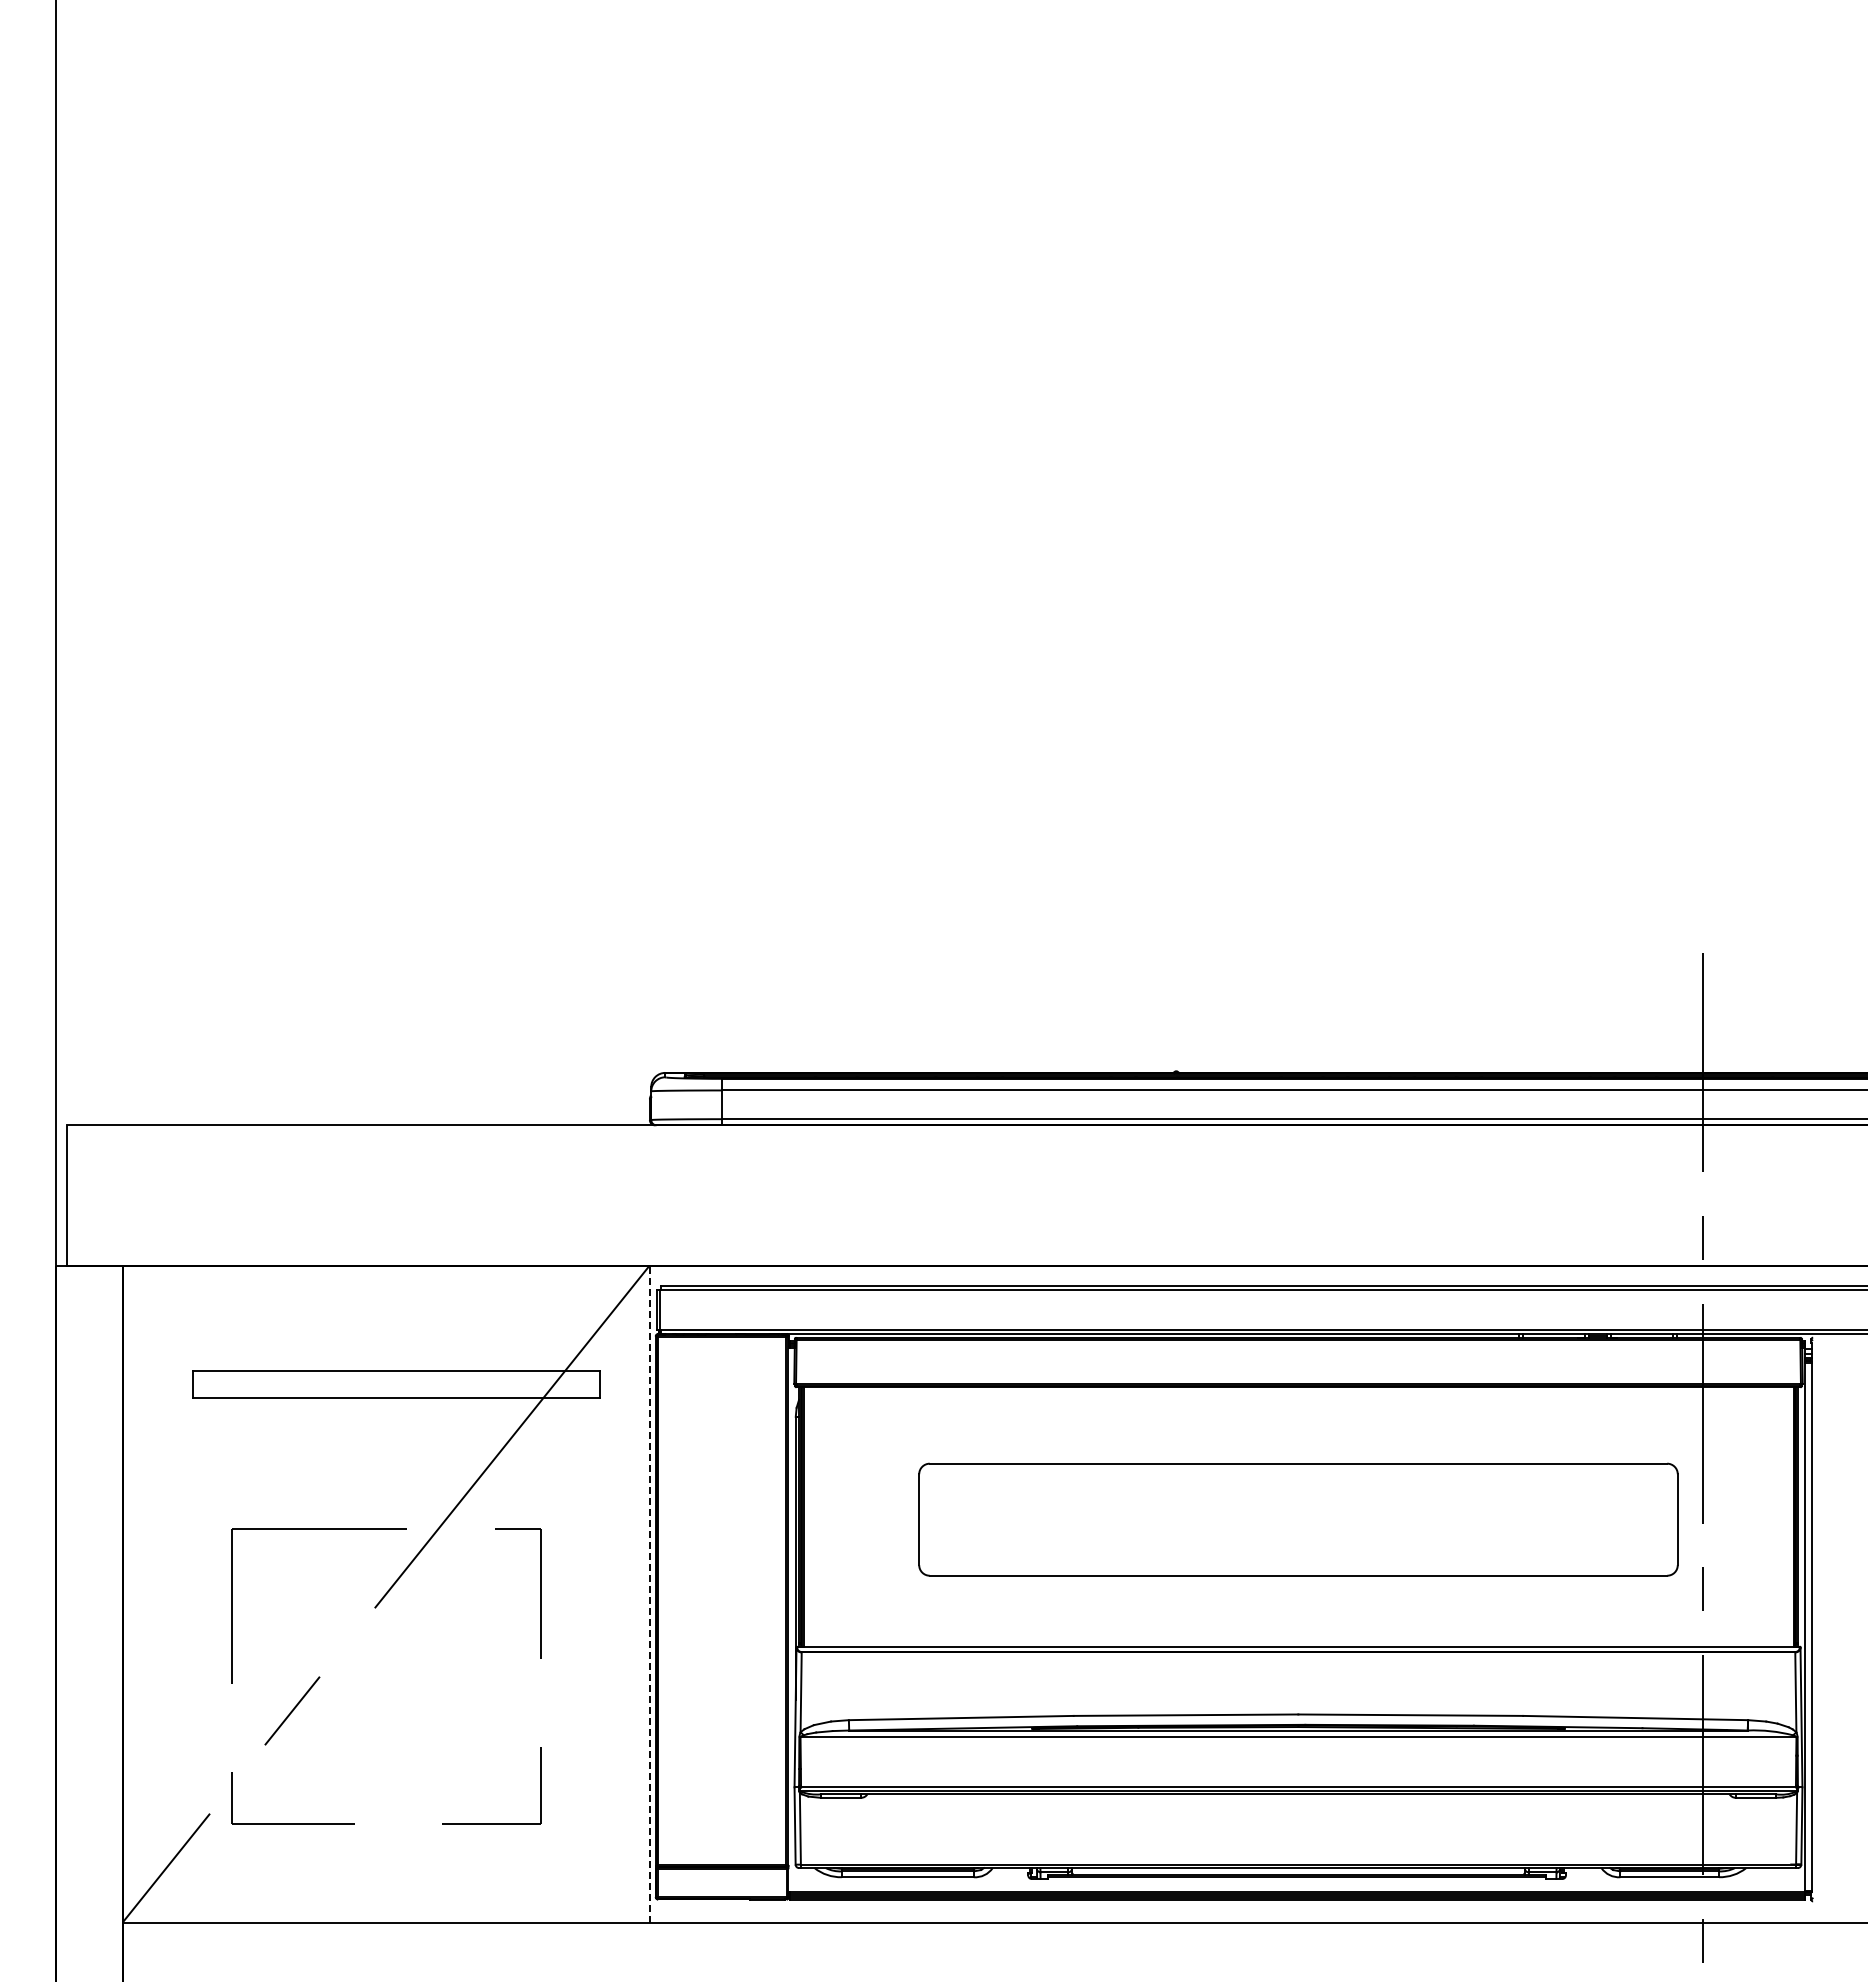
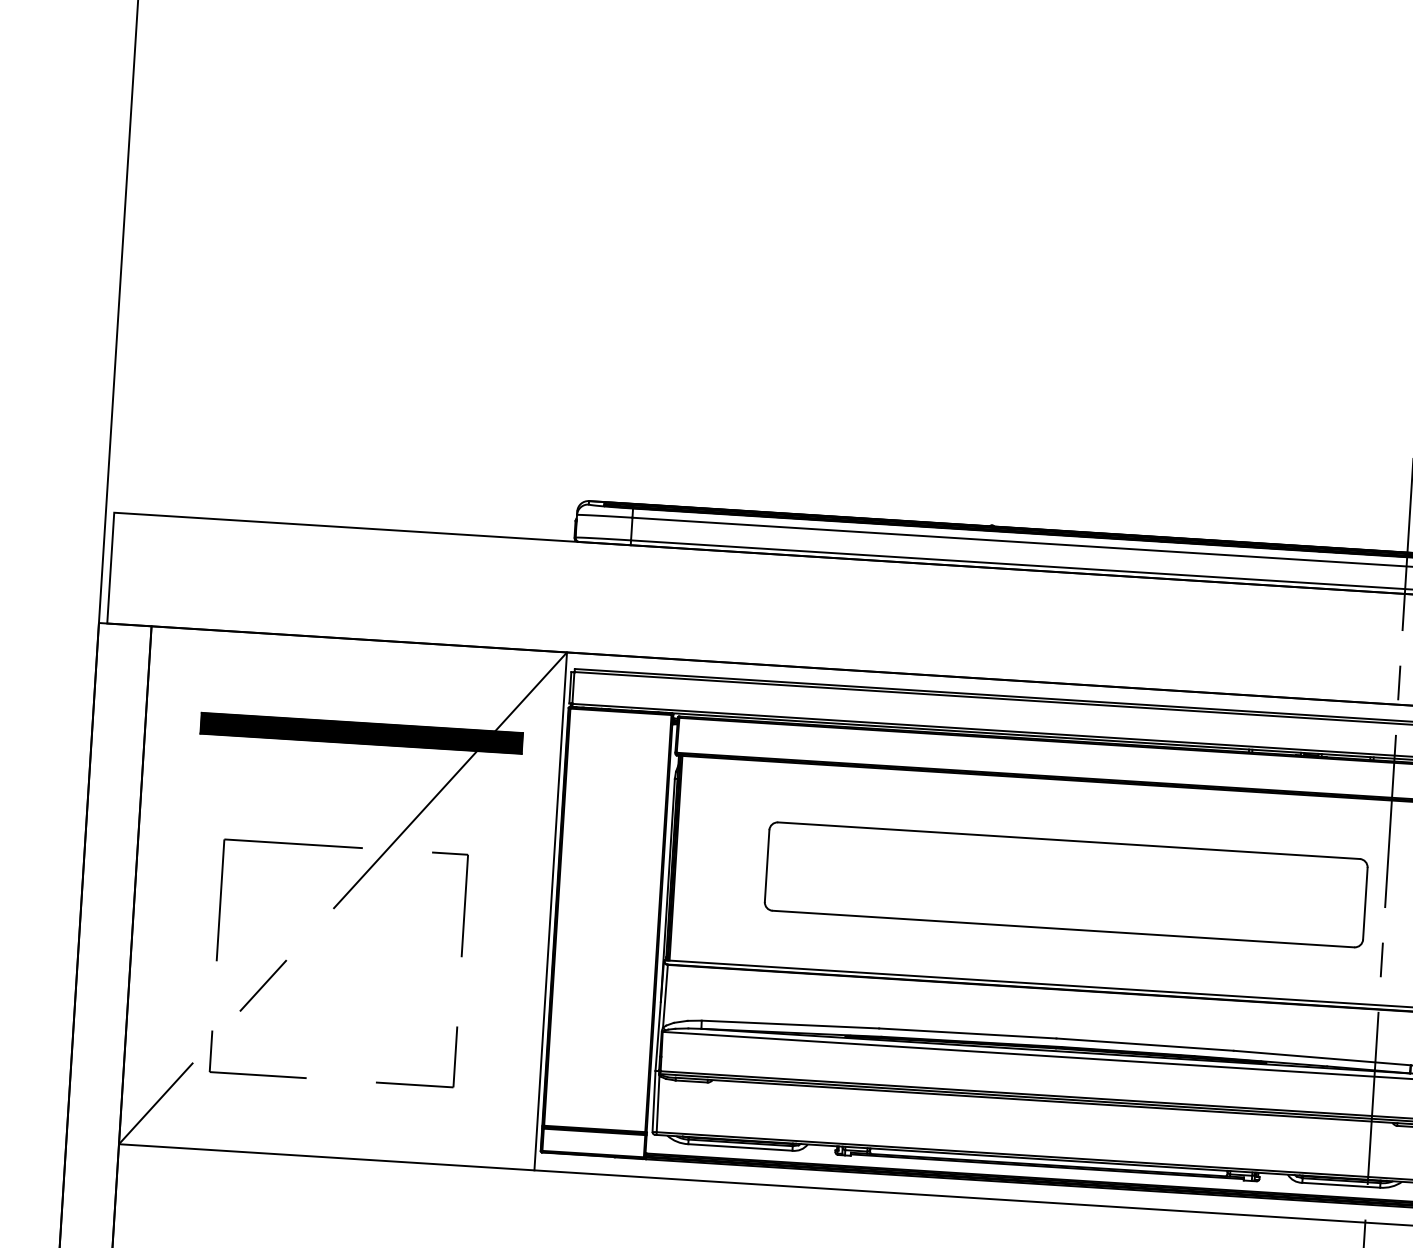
hatch: (396, 1384) -> (361, 733), added
line: (649, 1593) -> (550, 910), dashed -> solid

